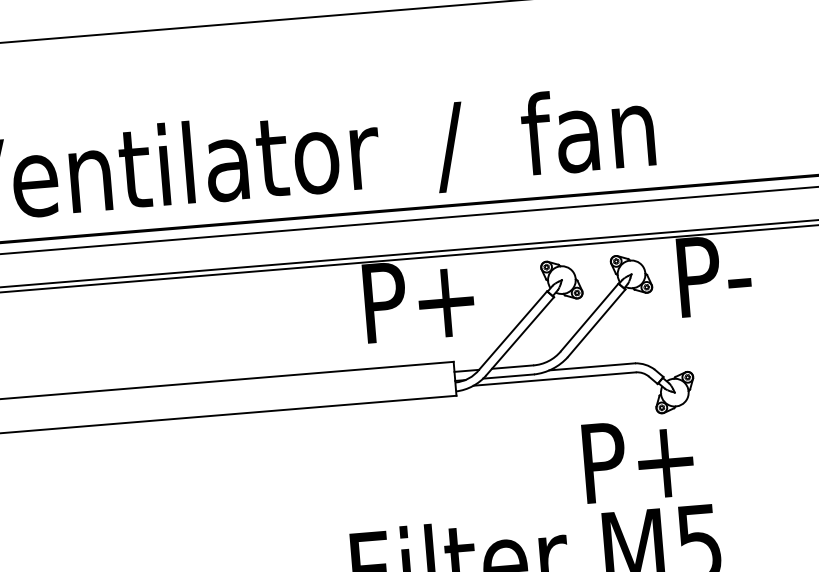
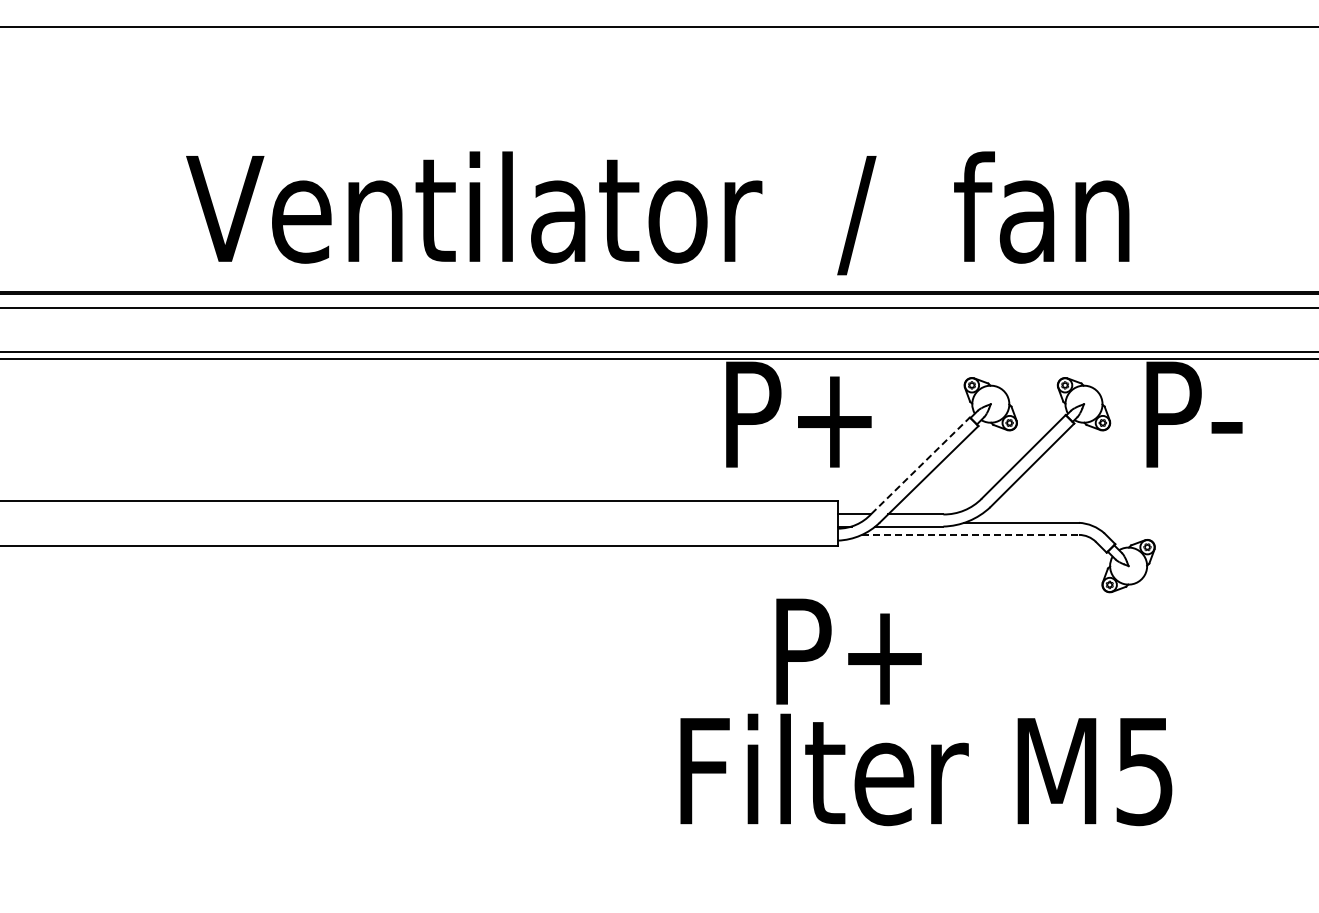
line: (513, 330) -> (920, 465), solid -> dashed
line: (554, 378) -> (970, 534), solid -> dashed
text: (638, 459) -> (848, 651), moved

